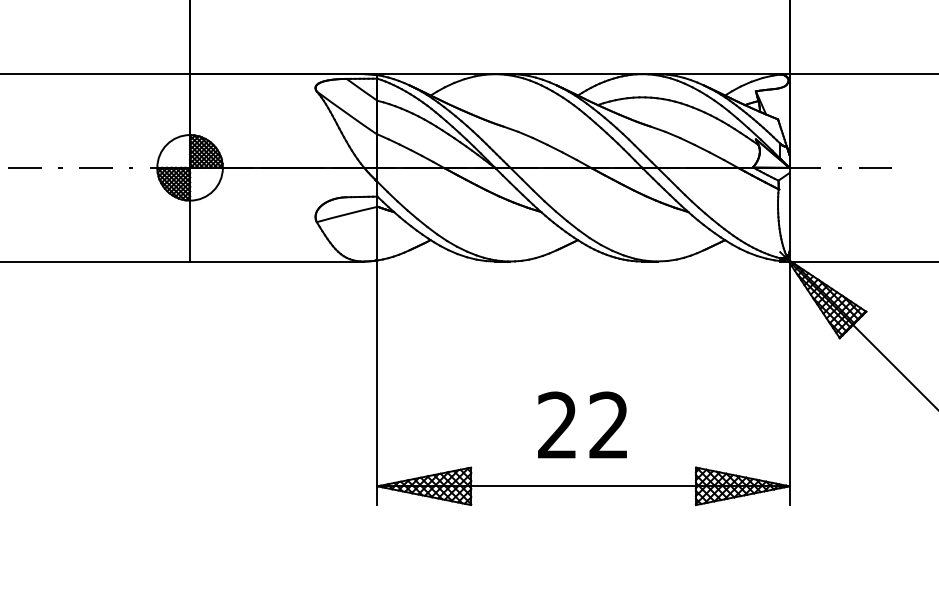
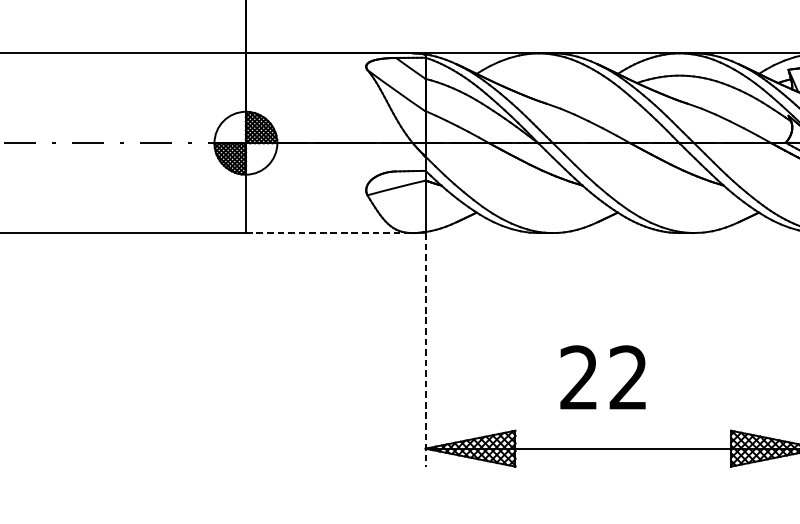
line: (277, 261) -> (329, 233), solid -> dashed
line: (377, 383) -> (425, 350), solid -> dashed
text: (582, 424) -> (603, 376), moved

